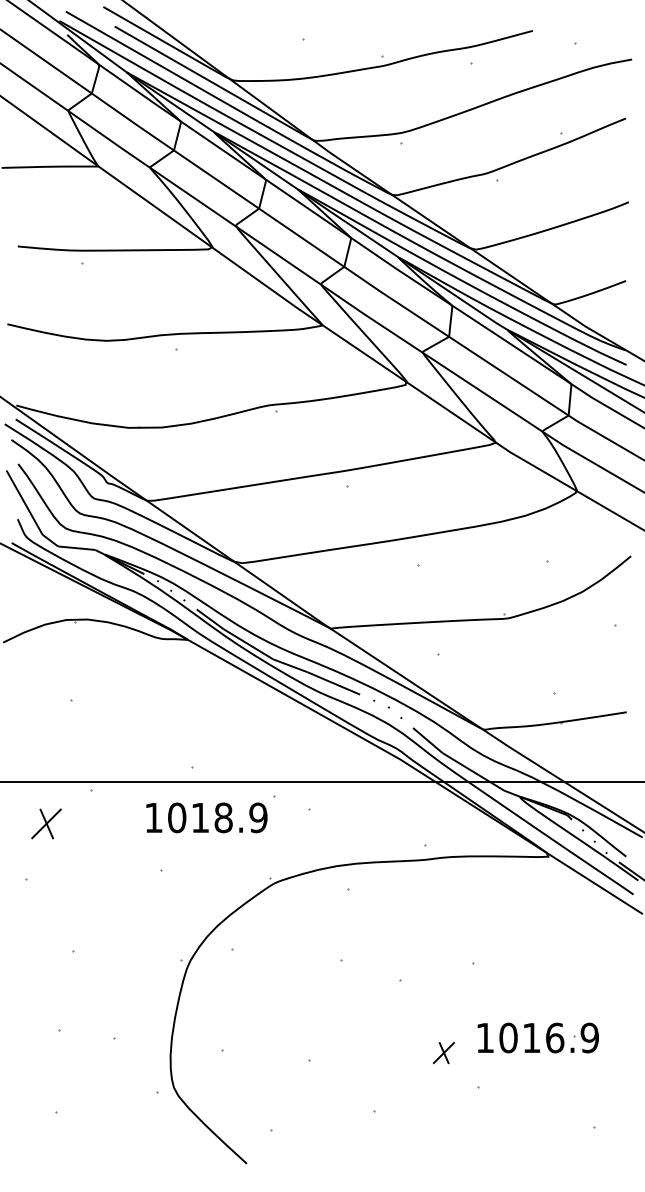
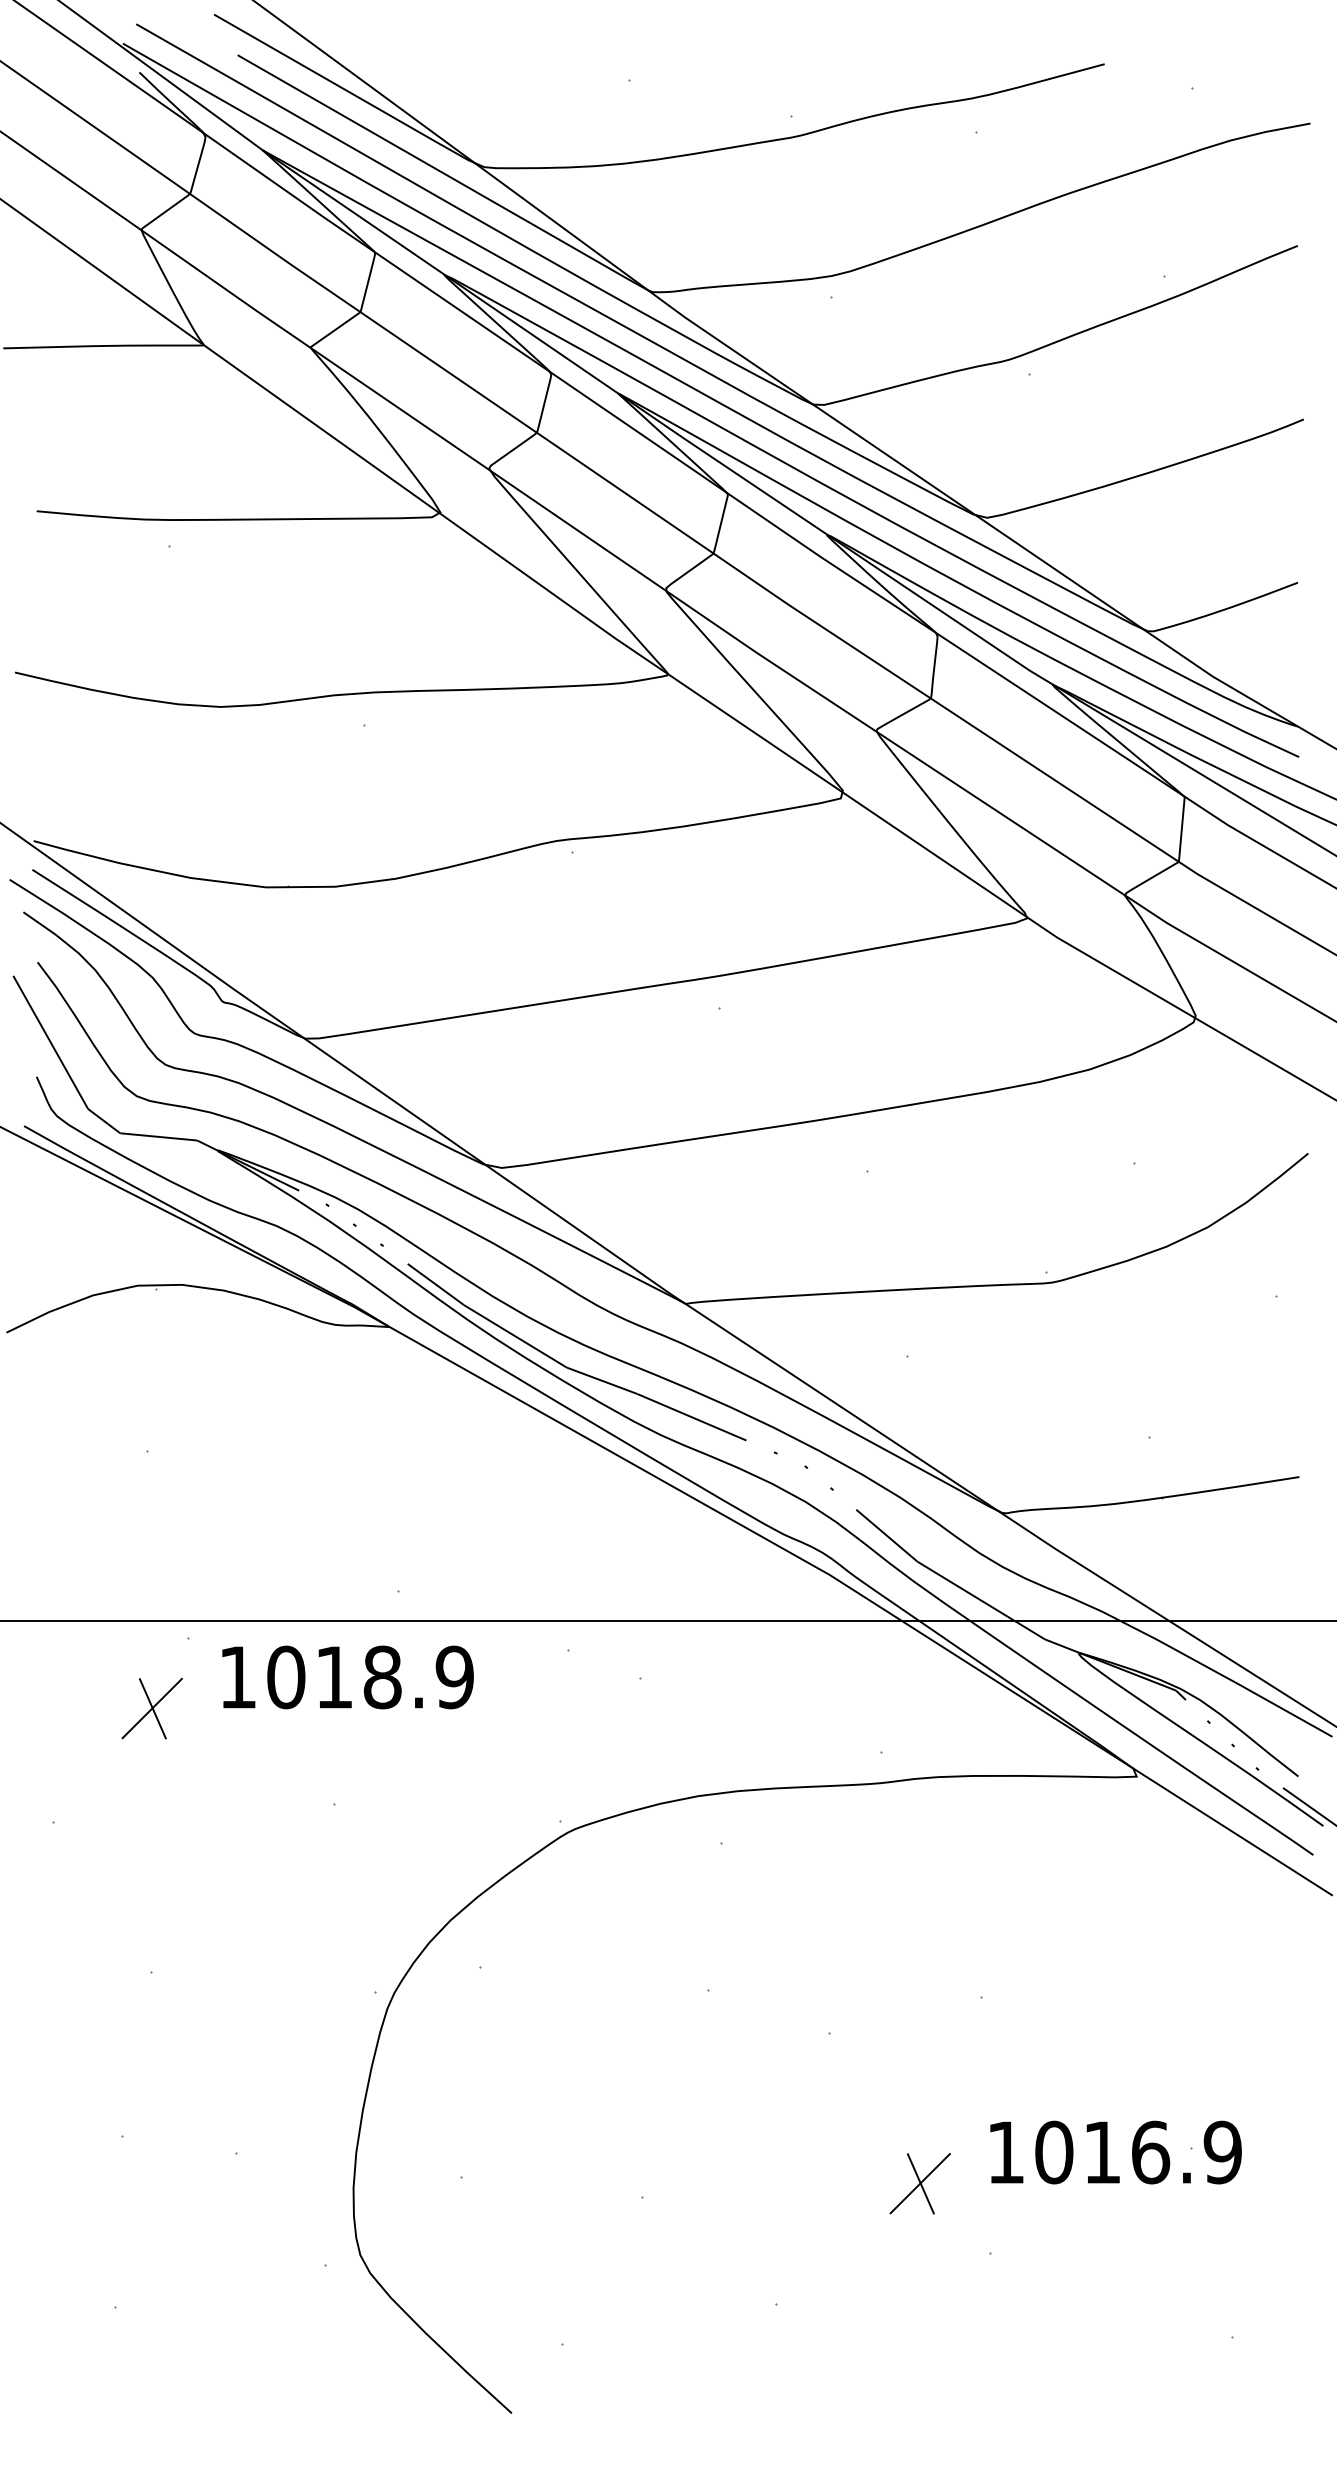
text: (206, 817) -> (347, 1676), moved
part: (46, 823) -> (152, 1707), moved
part: (443, 1052) -> (919, 2182), size x1.43

